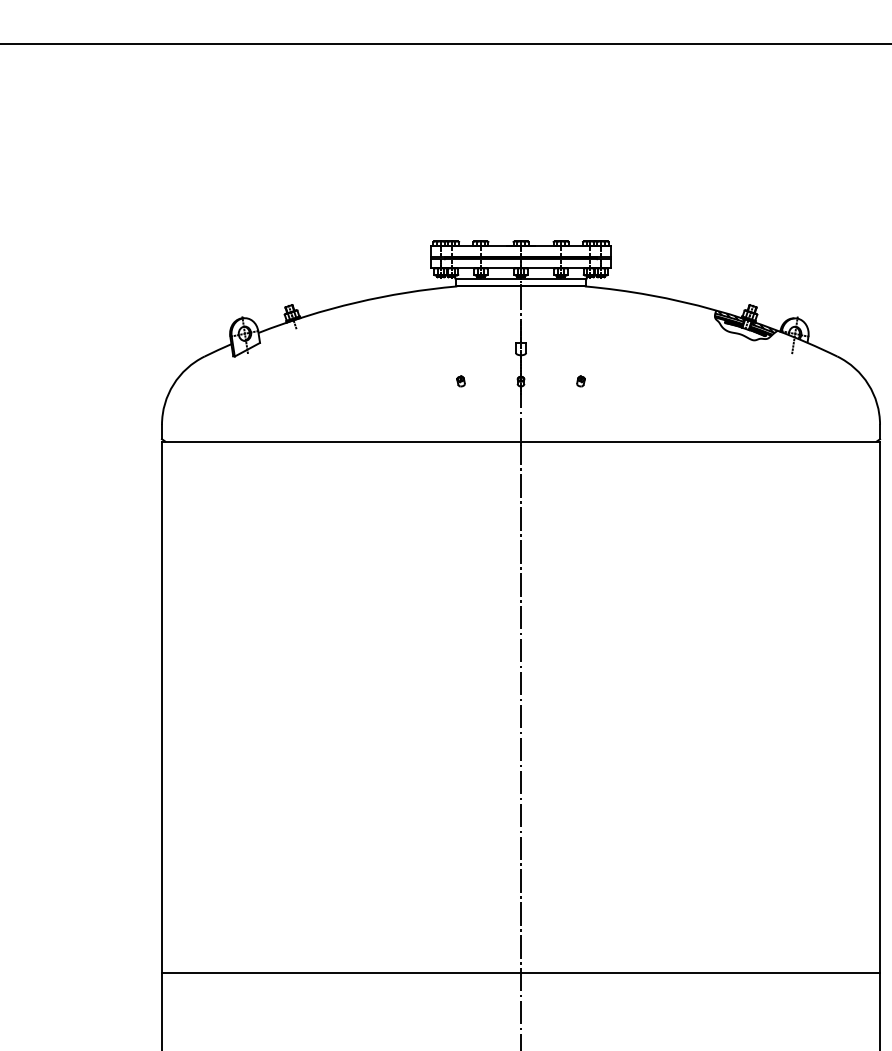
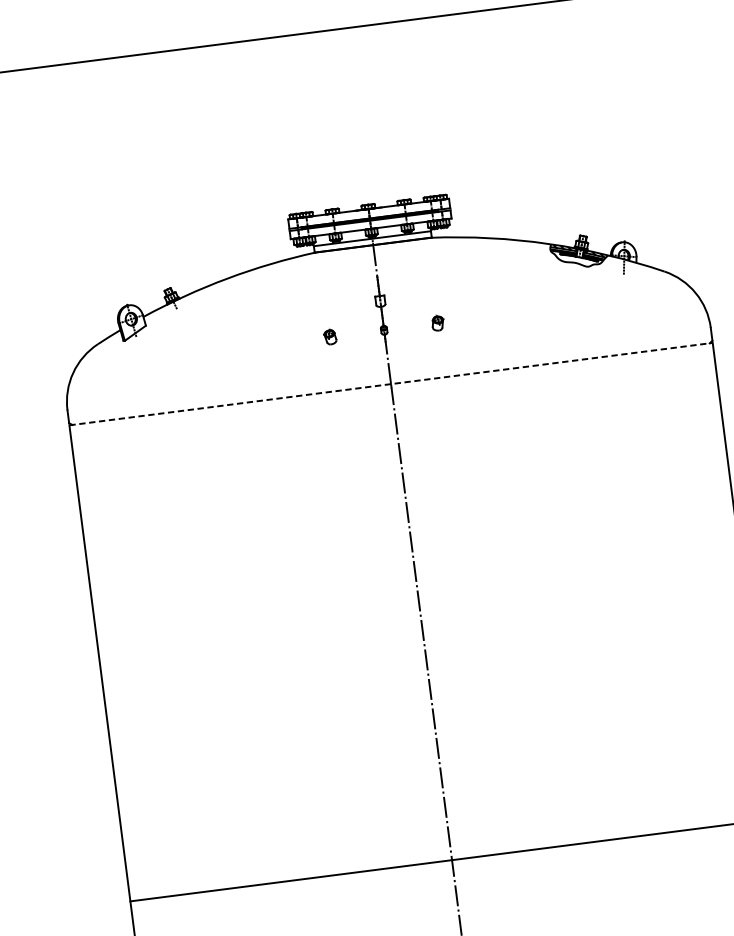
part: (460, 381) -> (329, 337), size x1.6
part: (580, 381) -> (437, 323), size x1.6
line: (521, 441) -> (391, 384), solid -> dashed

